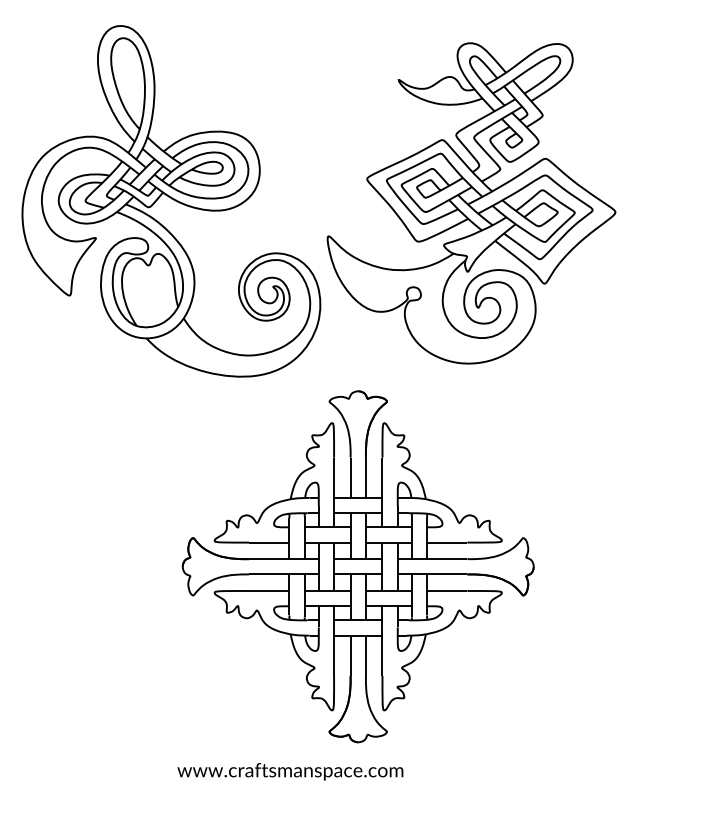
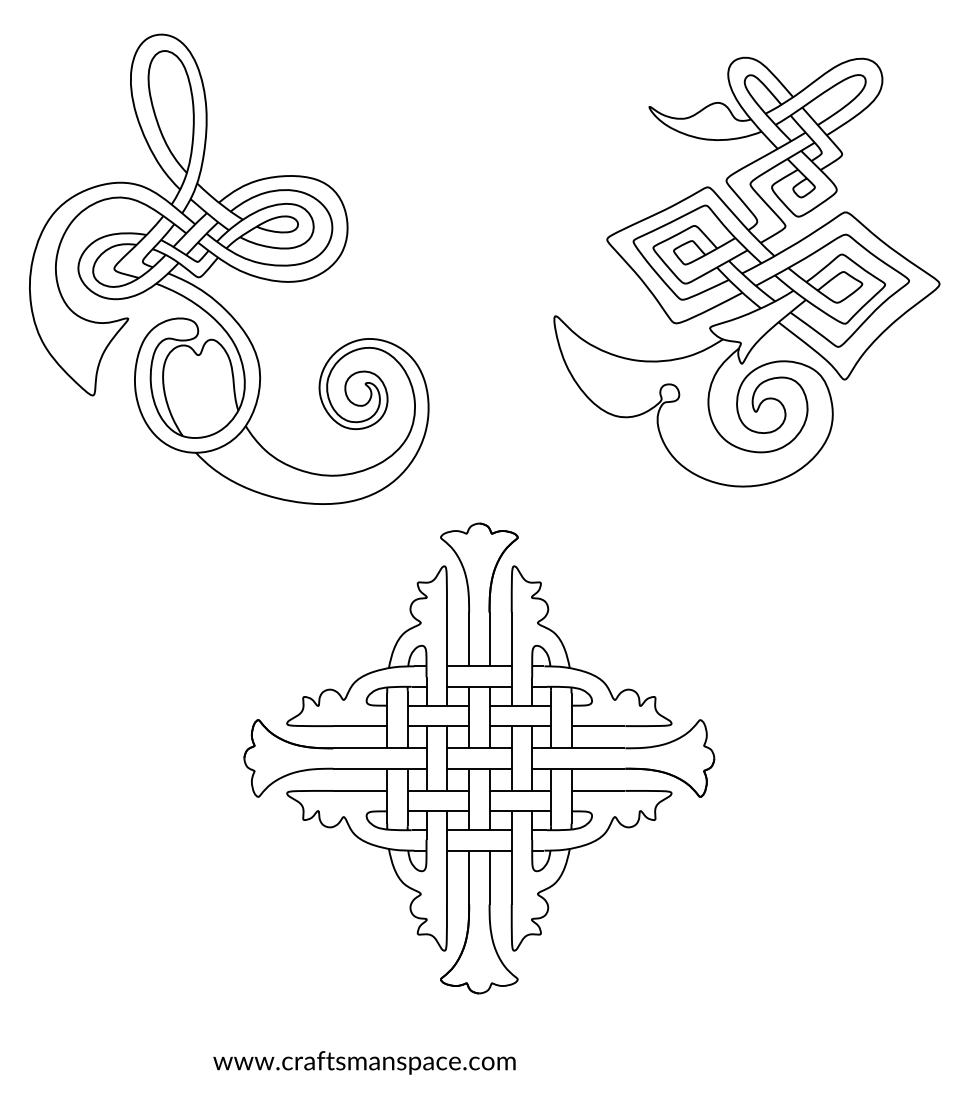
part: (471, 202) -> (746, 271), moved
text: (290, 771) -> (364, 1062), moved

